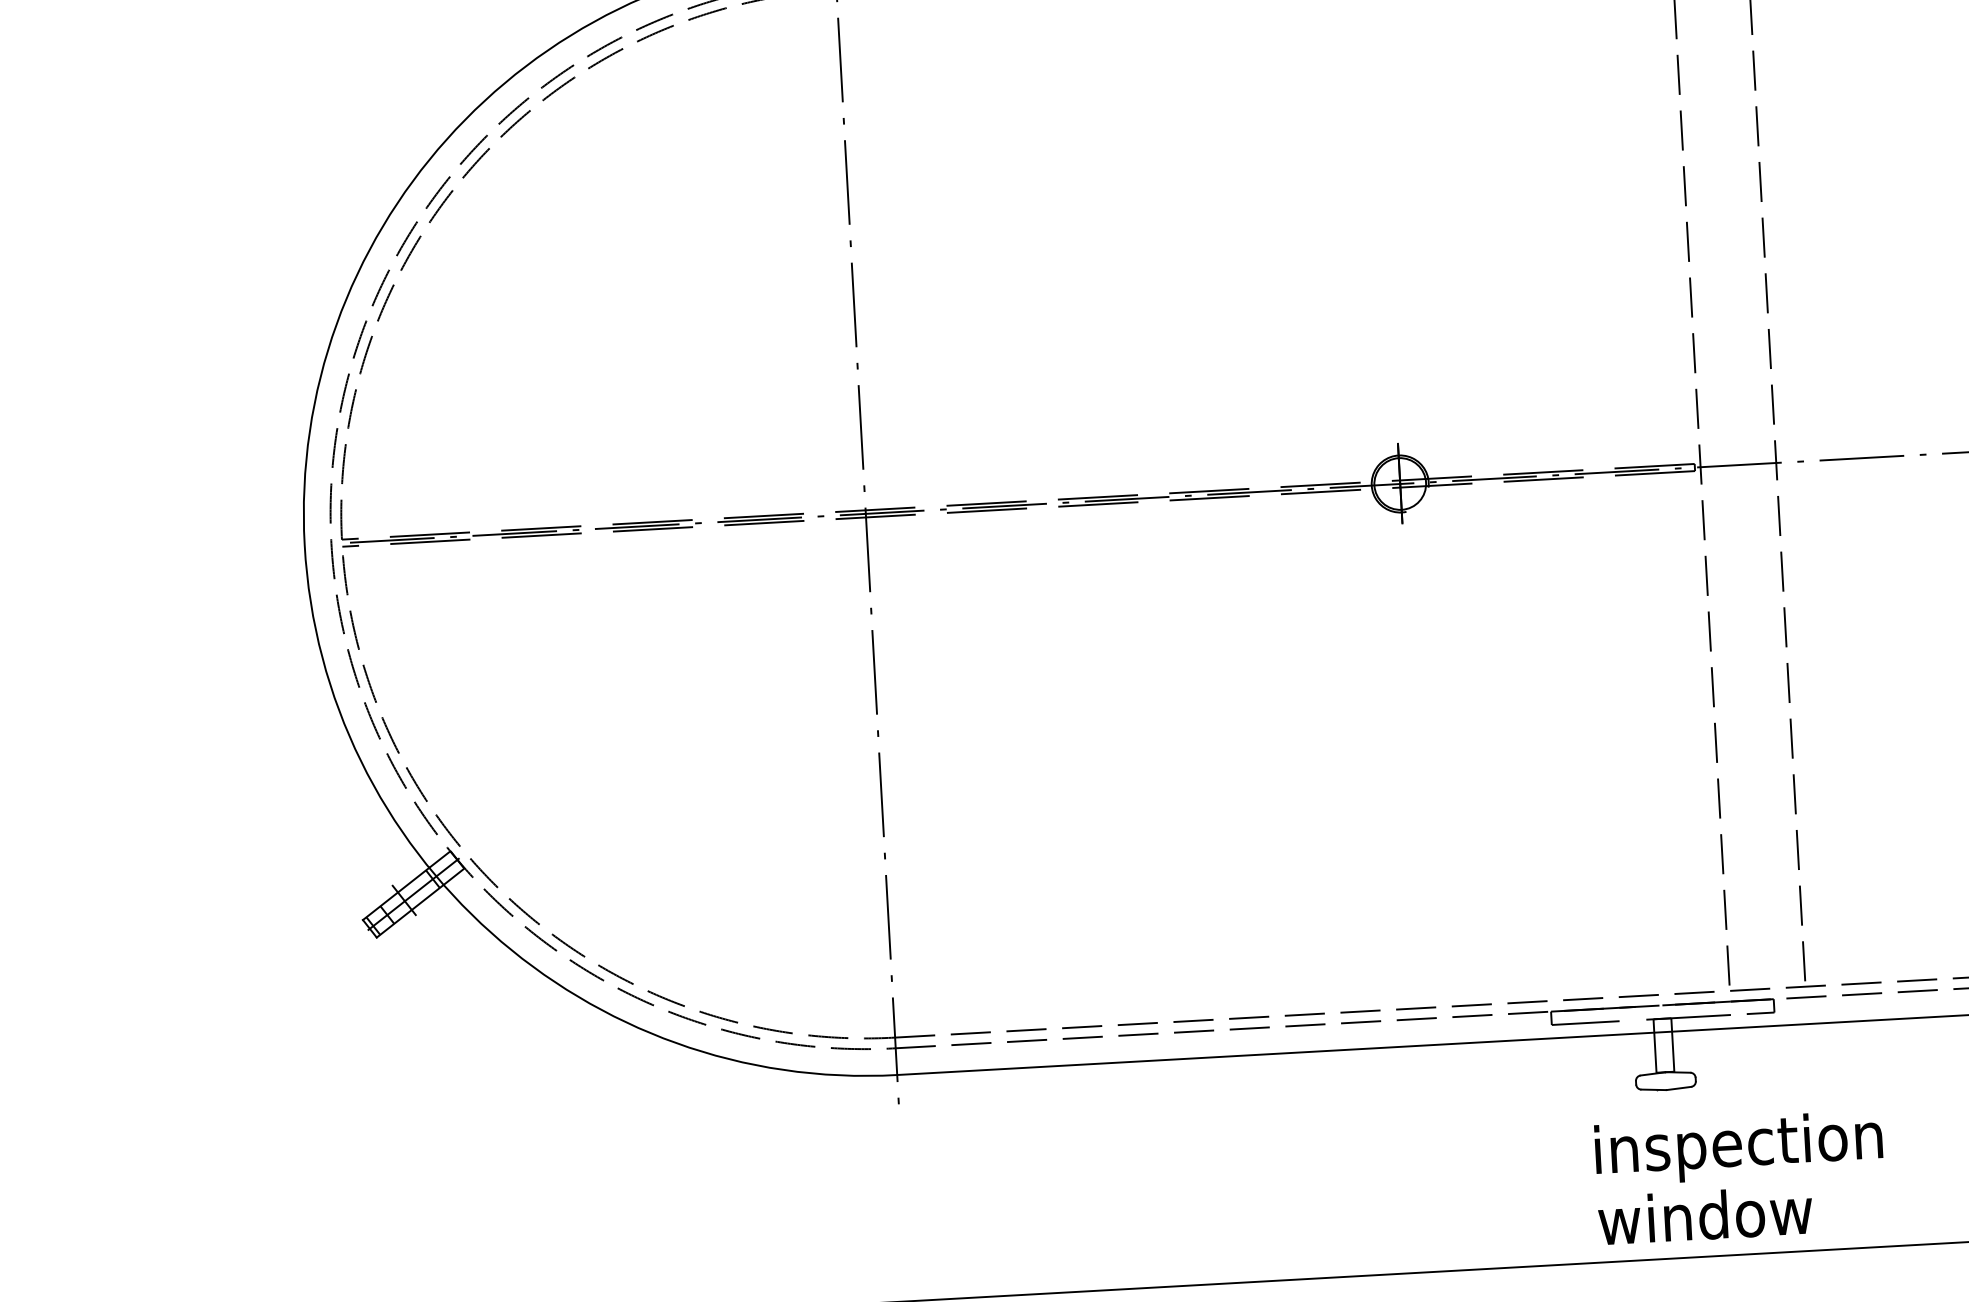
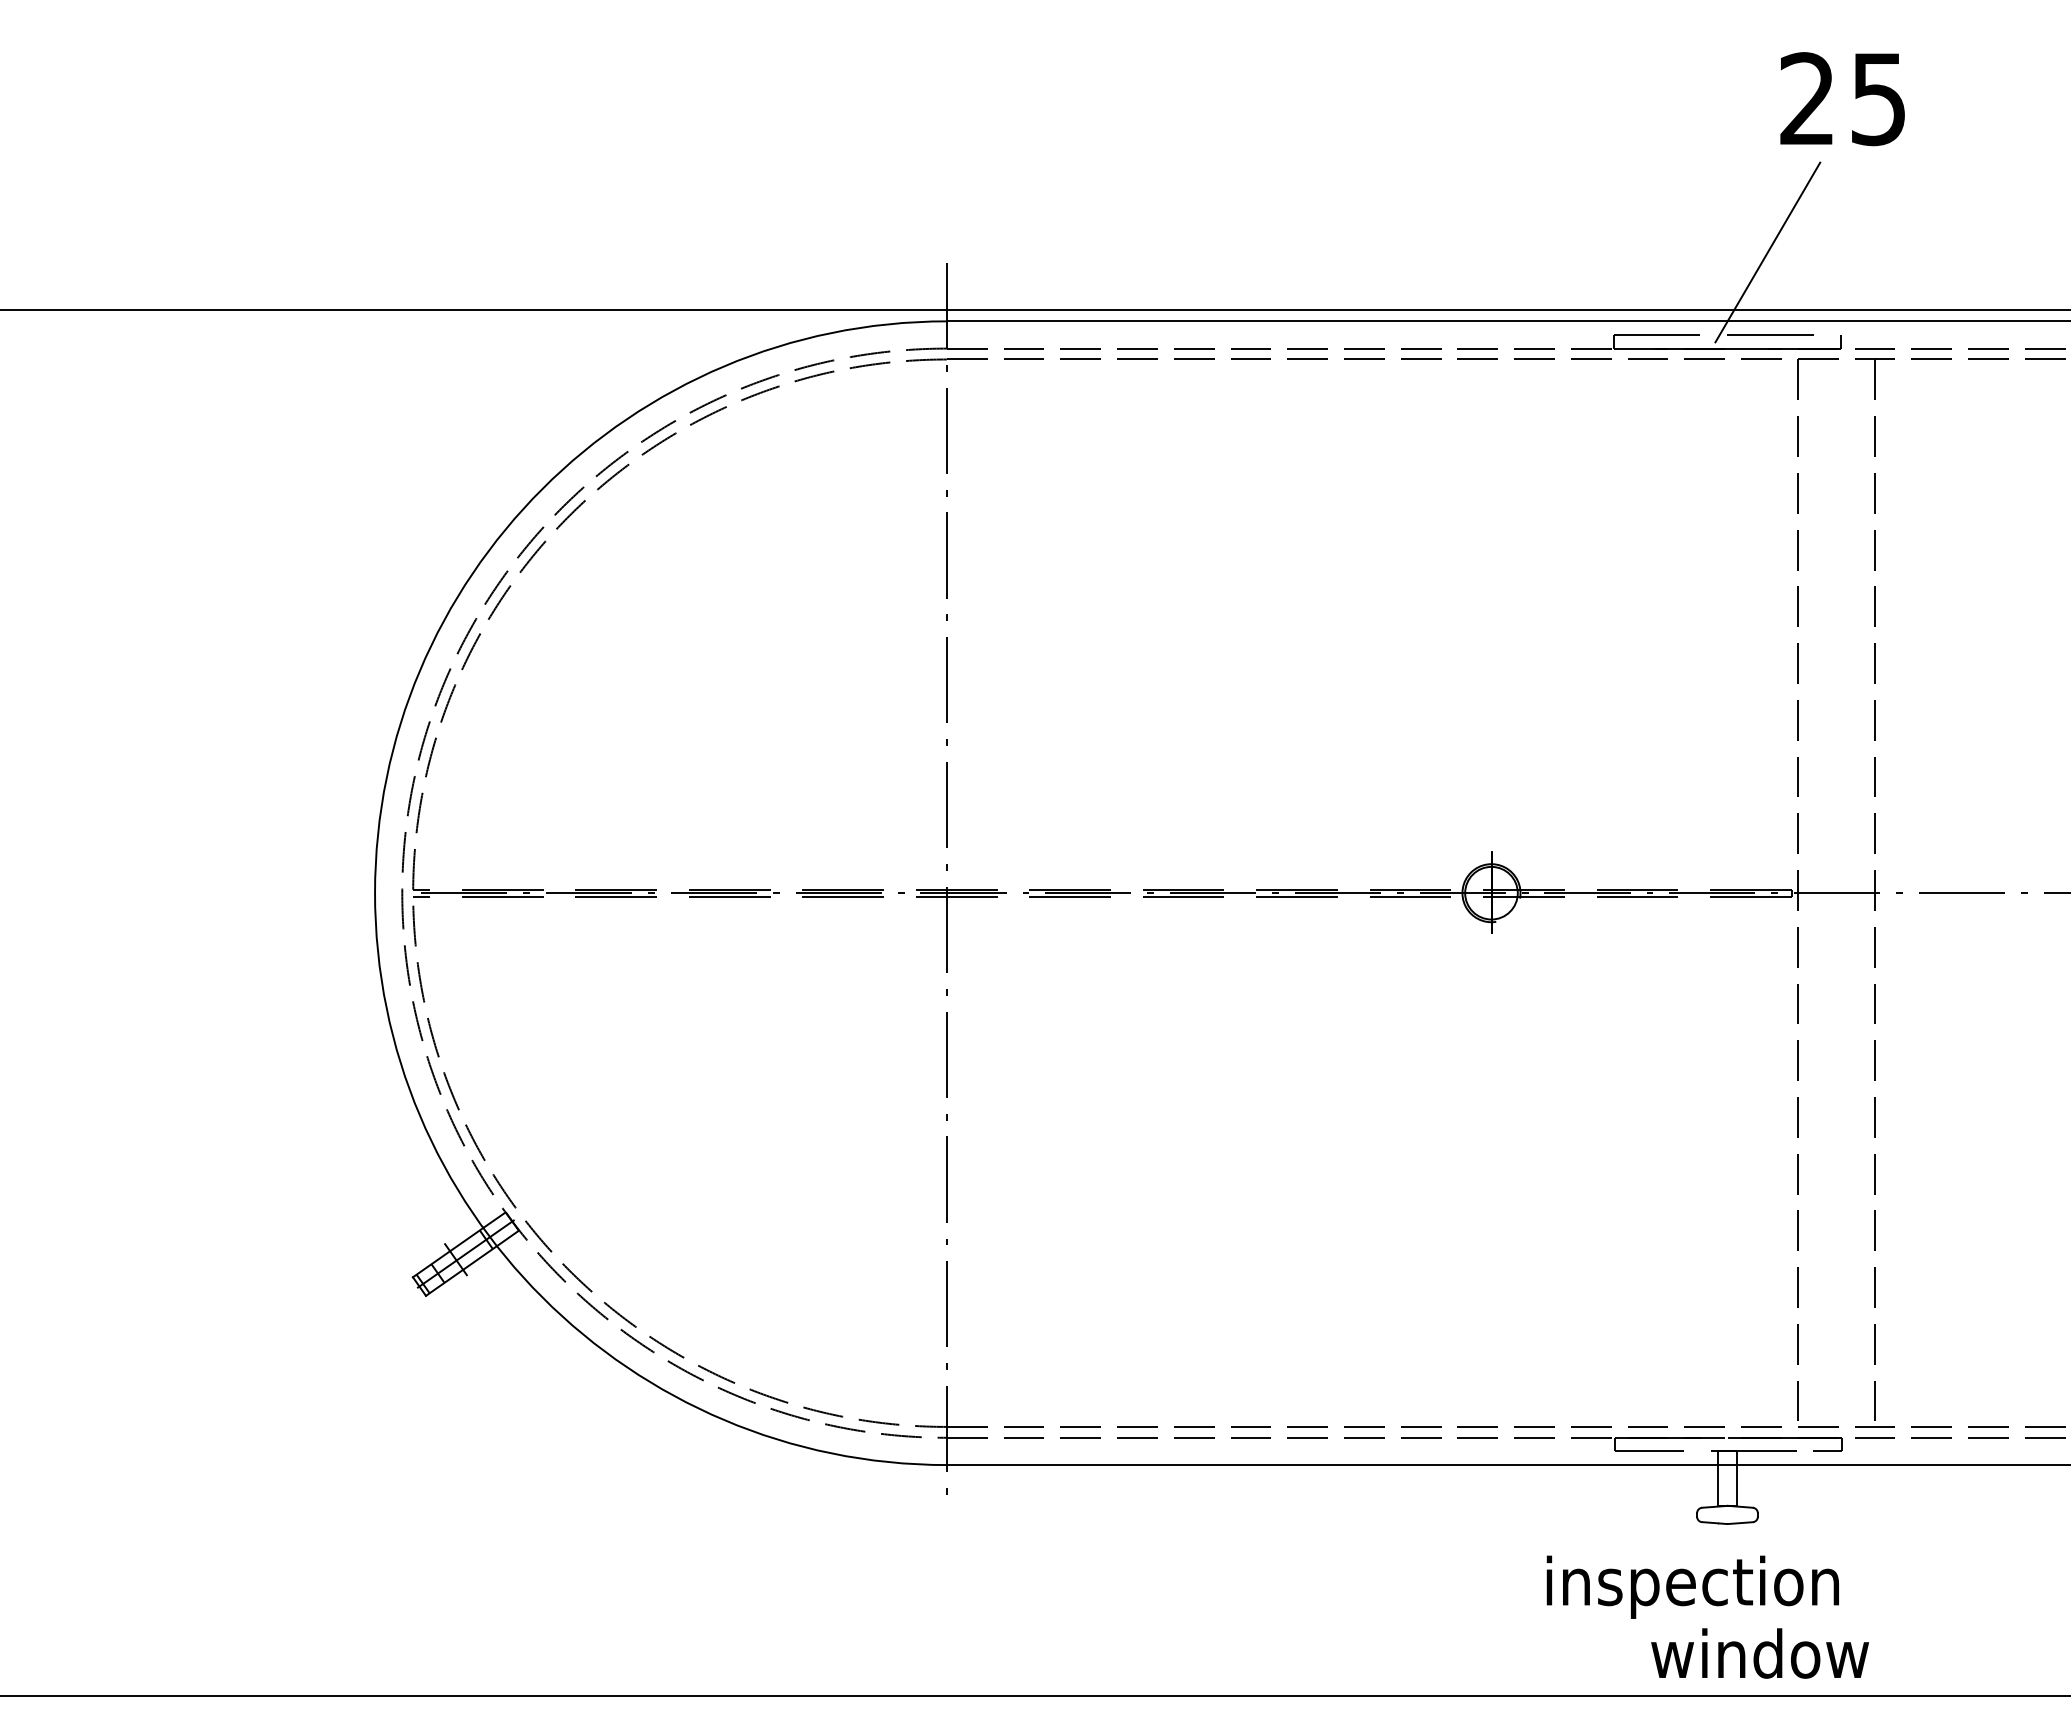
text: (1738, 1147) -> (1692, 1586), moved

